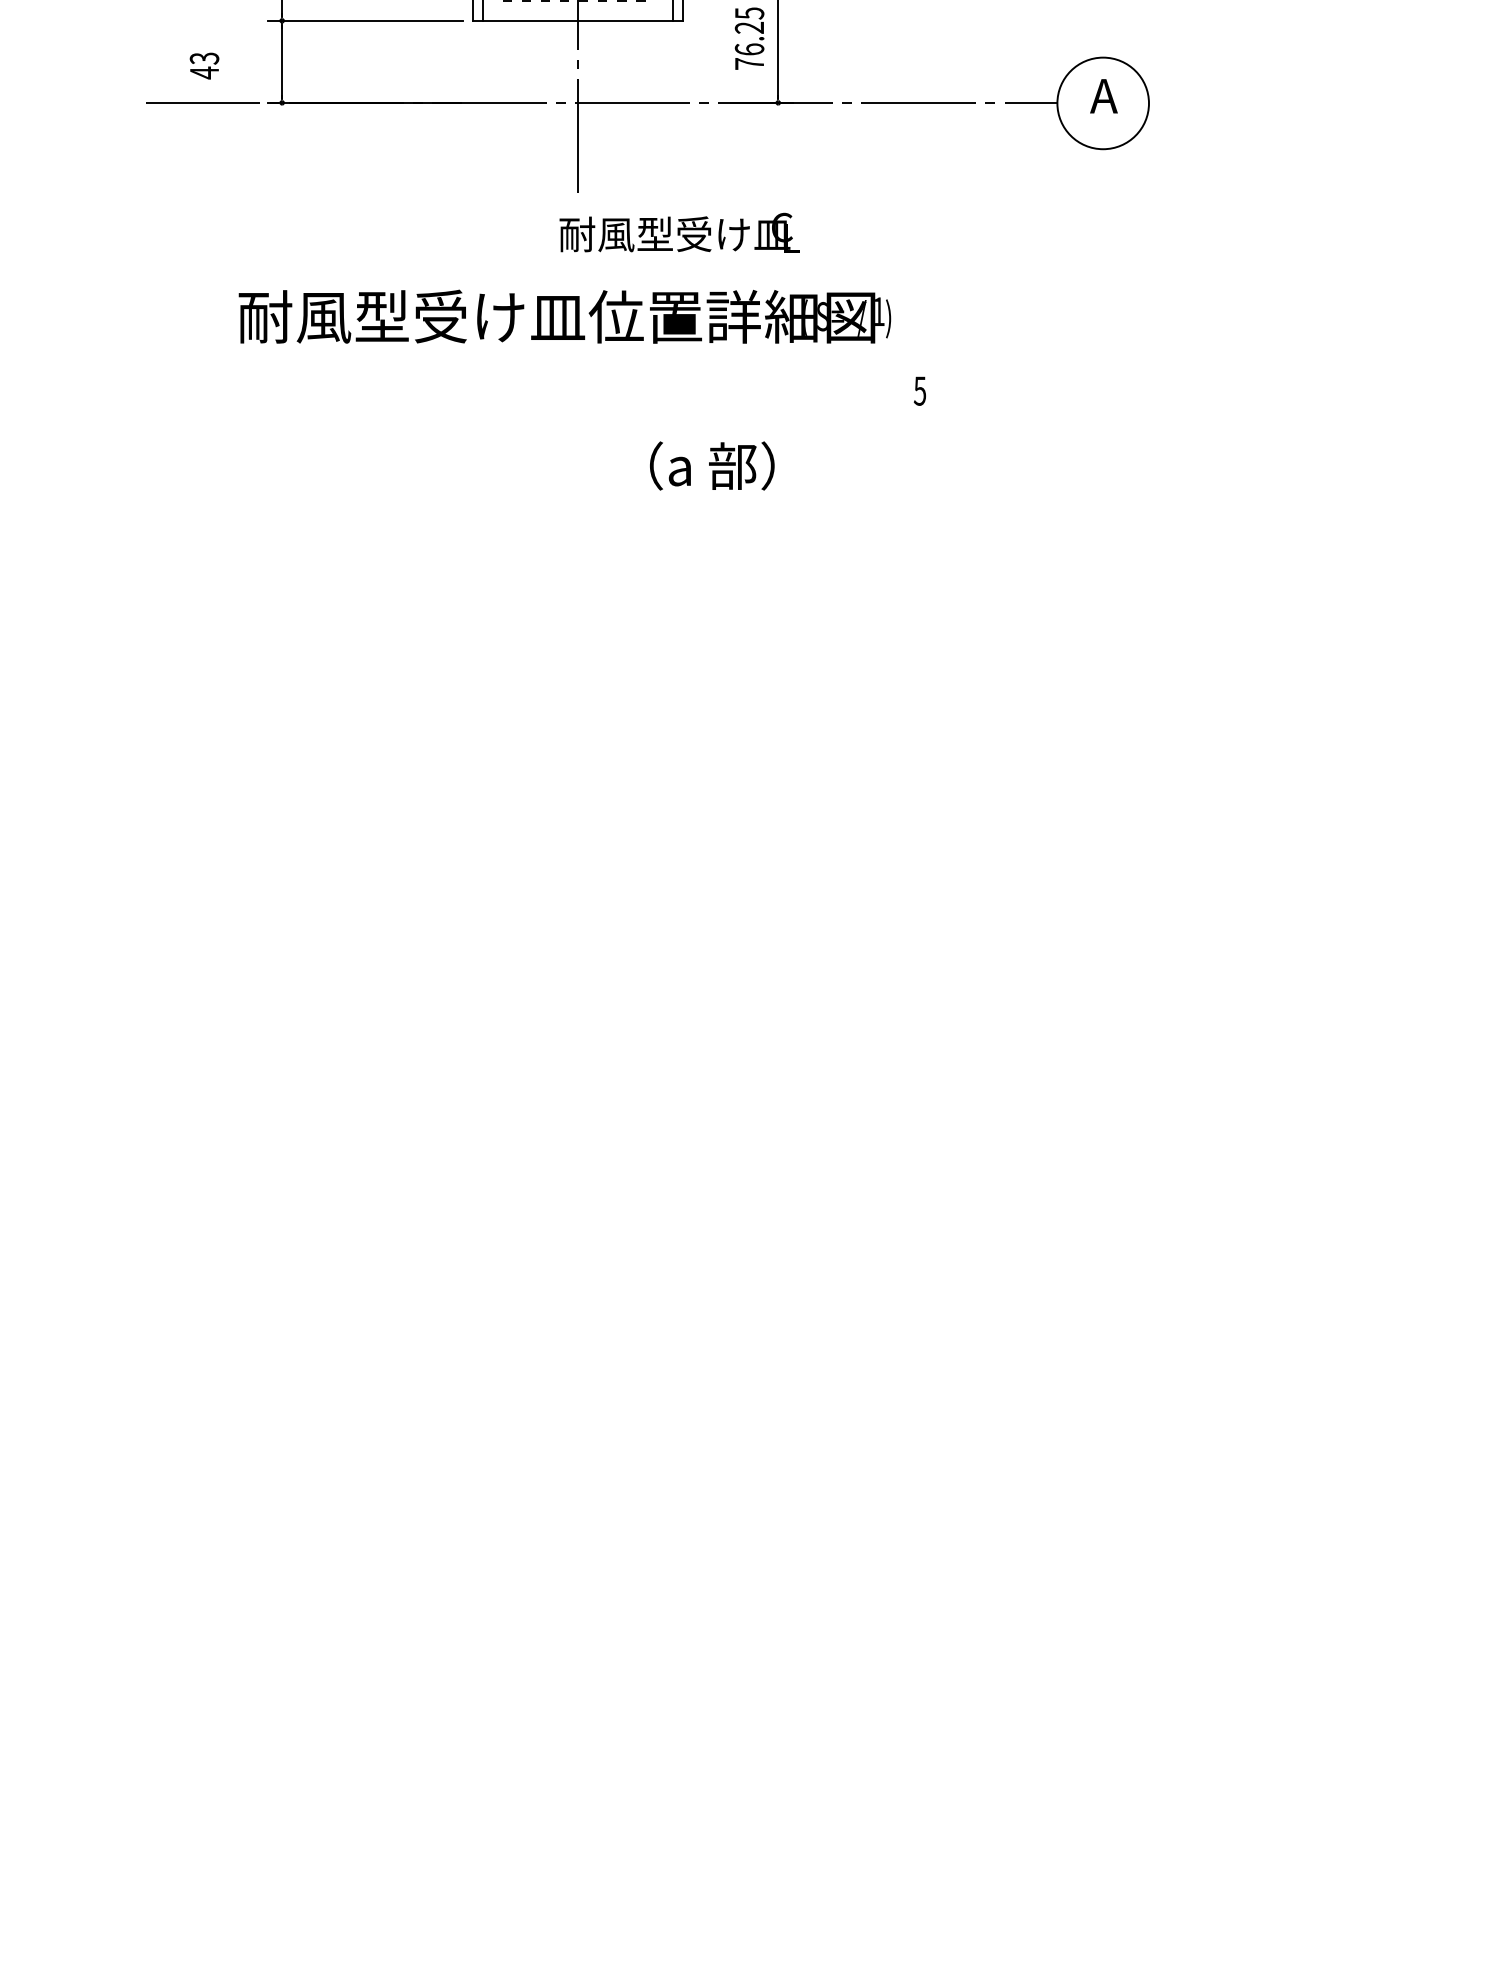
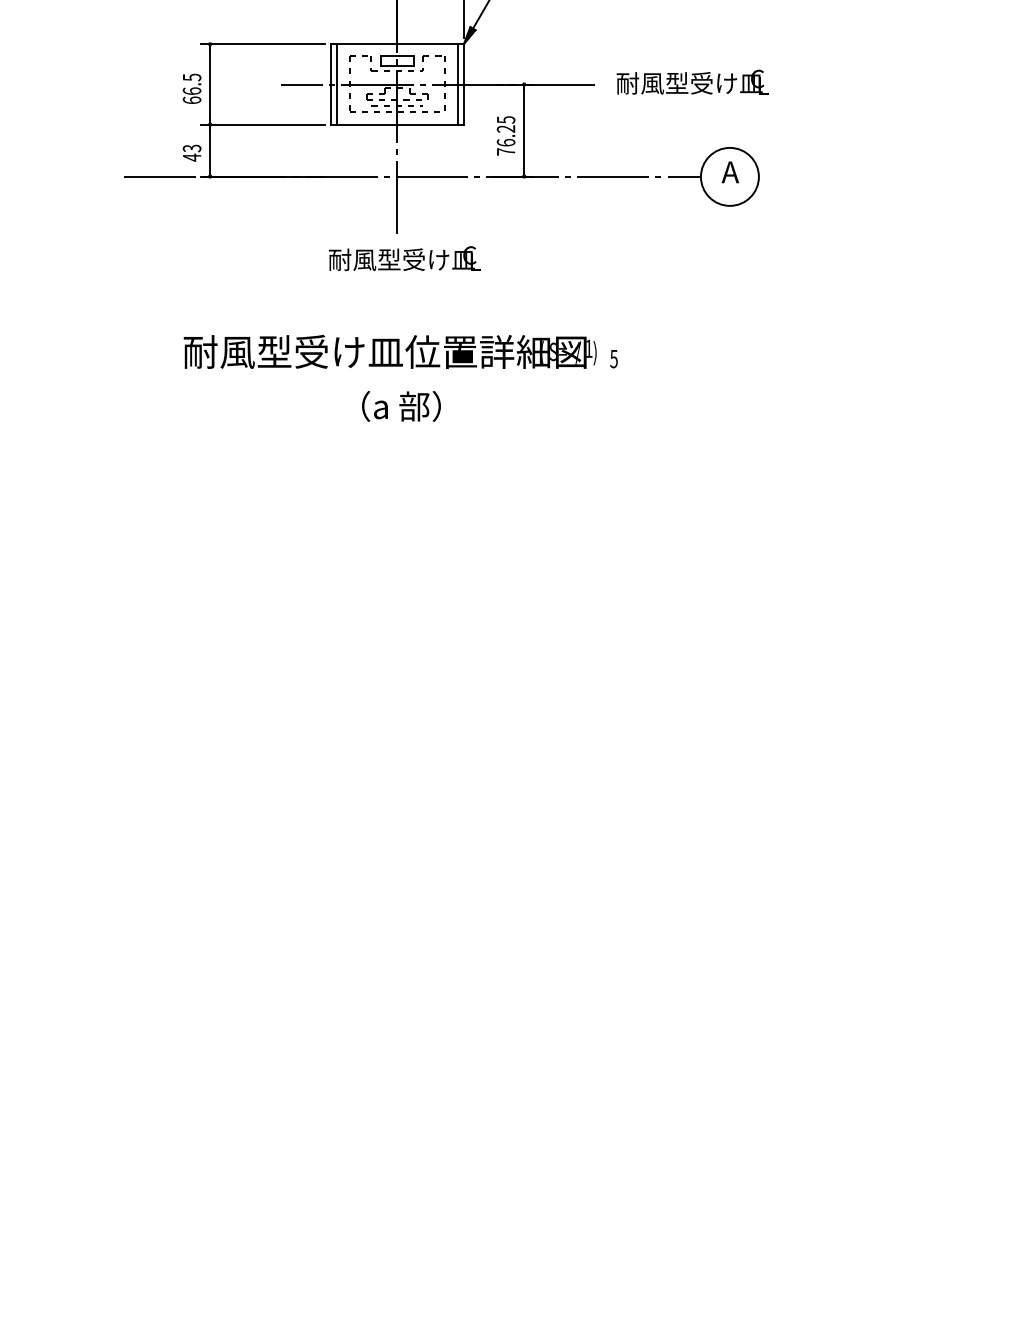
text: (203, 64) -> (191, 152), moved
text: (679, 232) -> (404, 258), moved
text: (563, 316) -> (389, 351), moved
text: (712, 466) -> (401, 406), moved

